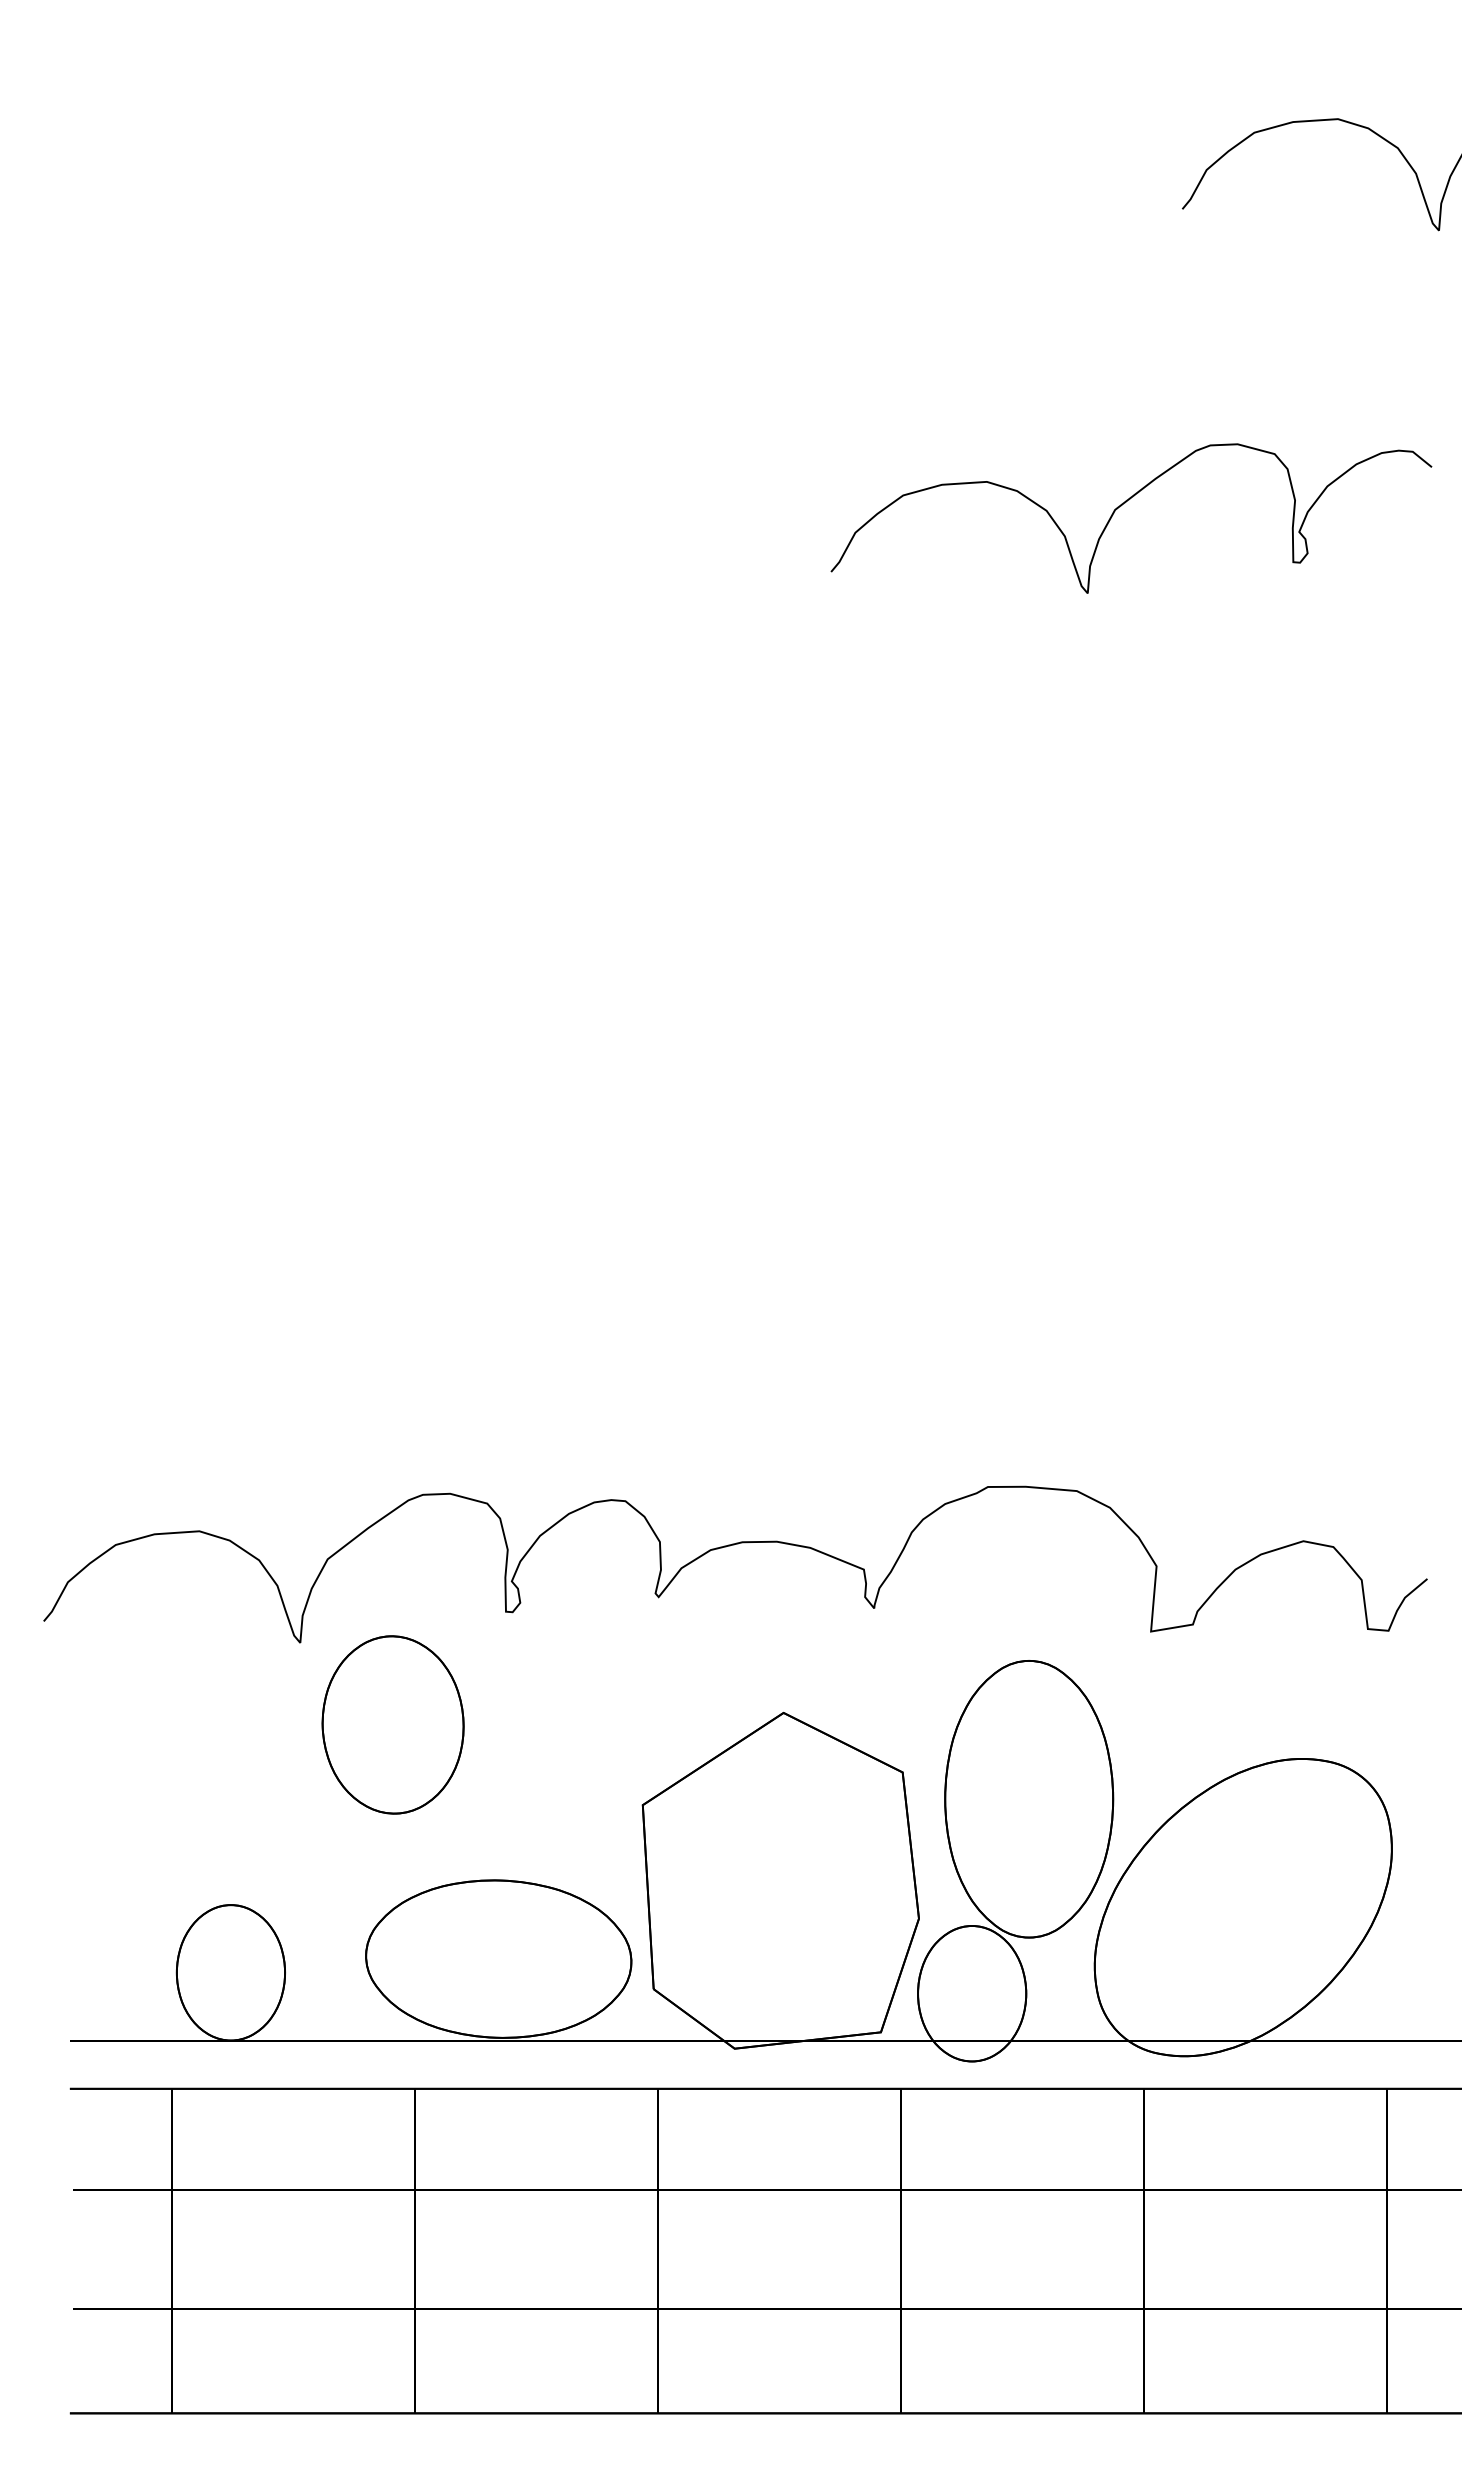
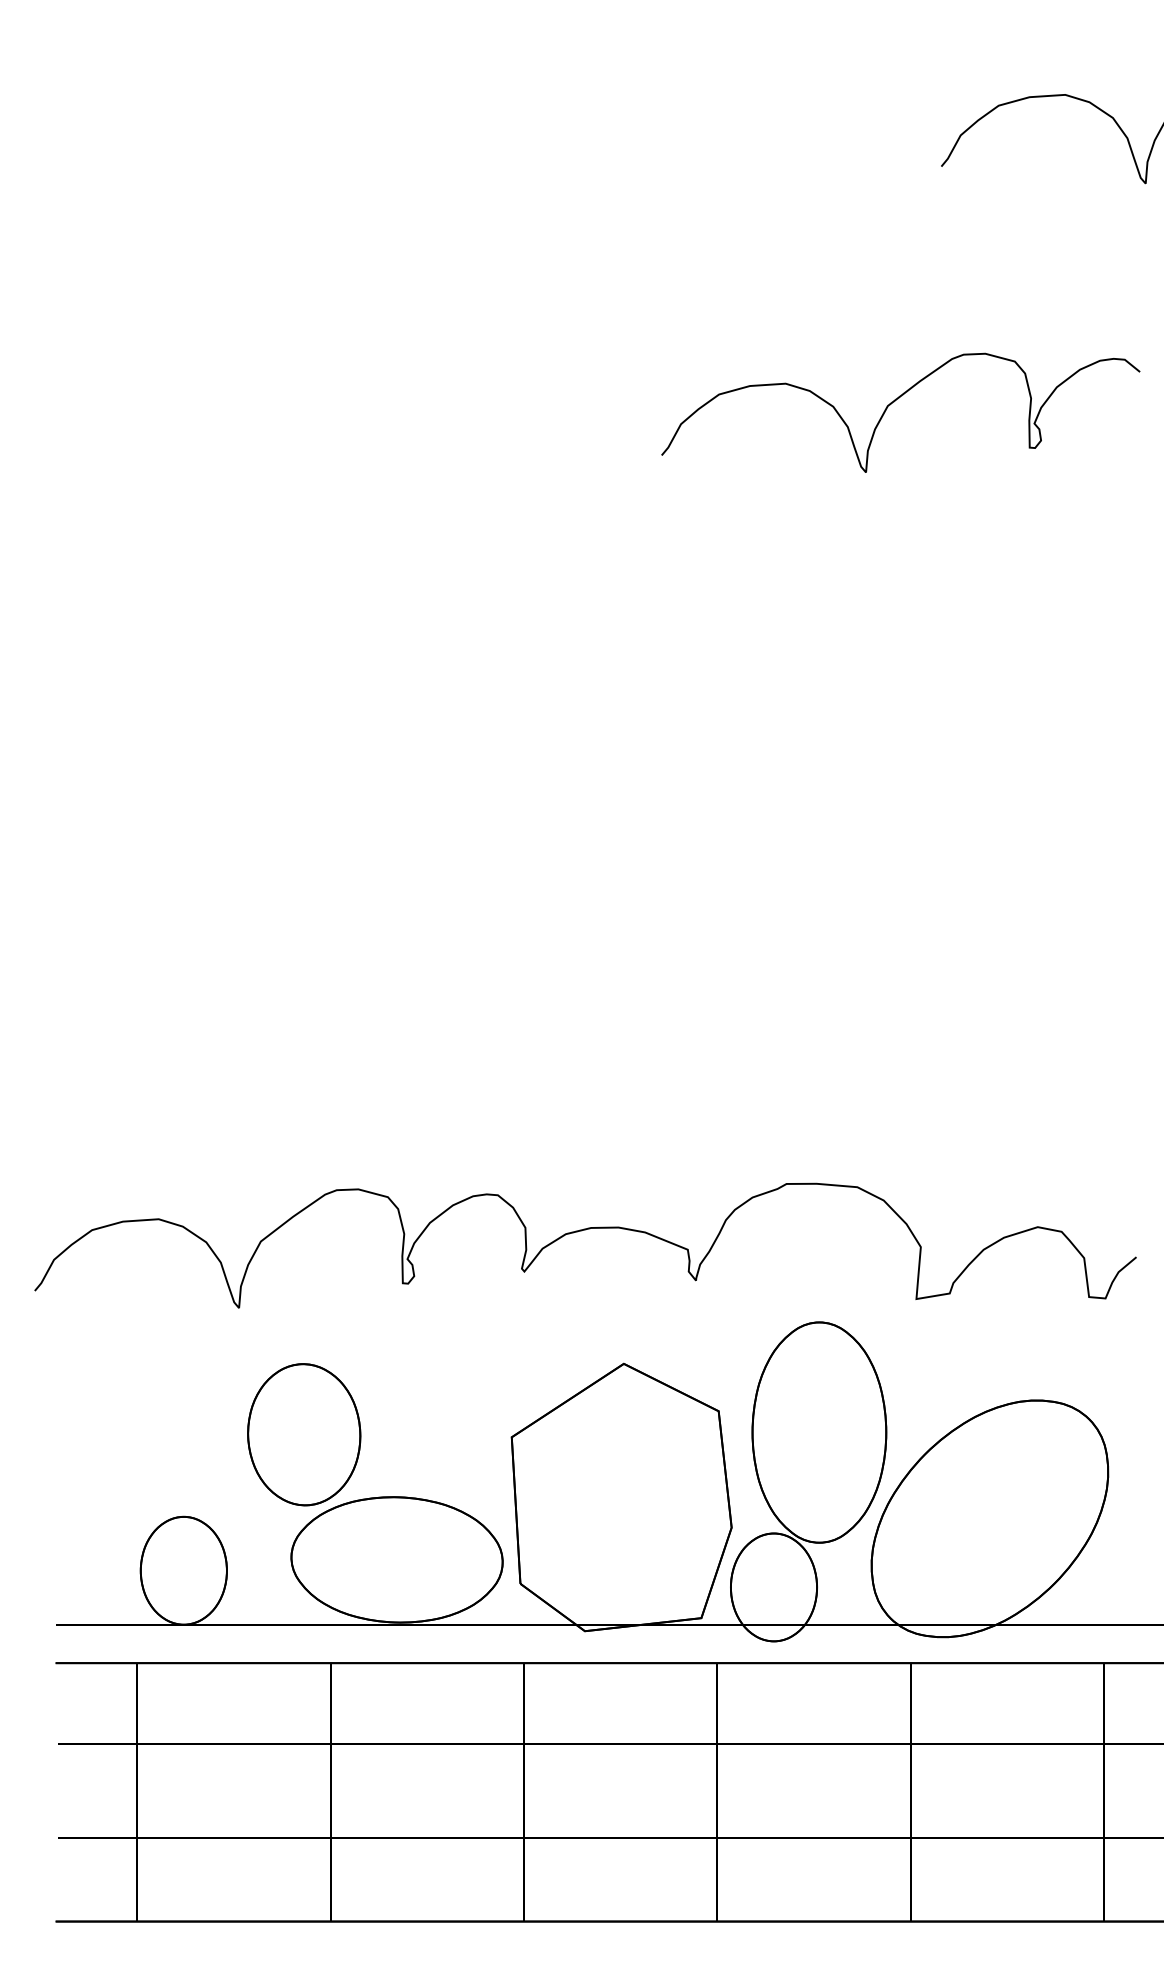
part: (392, 1724) -> (303, 1434), moved

